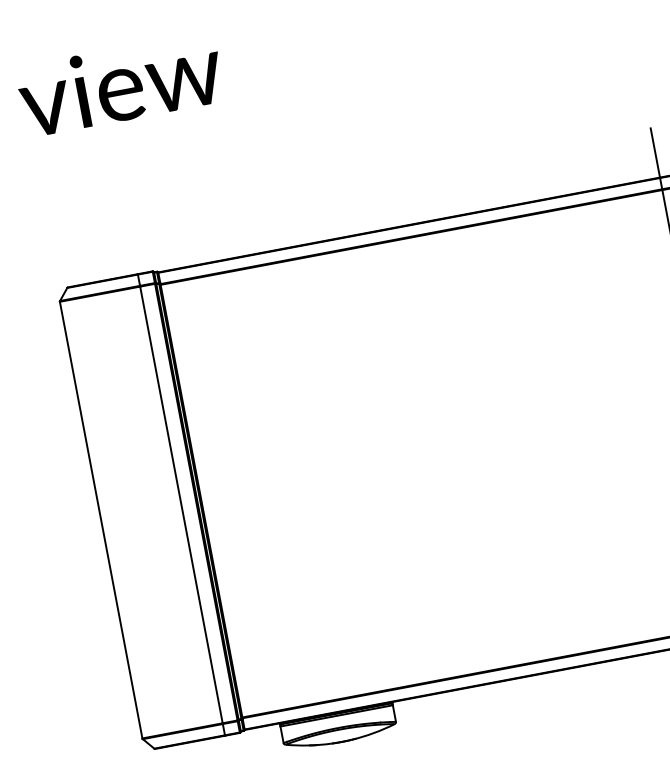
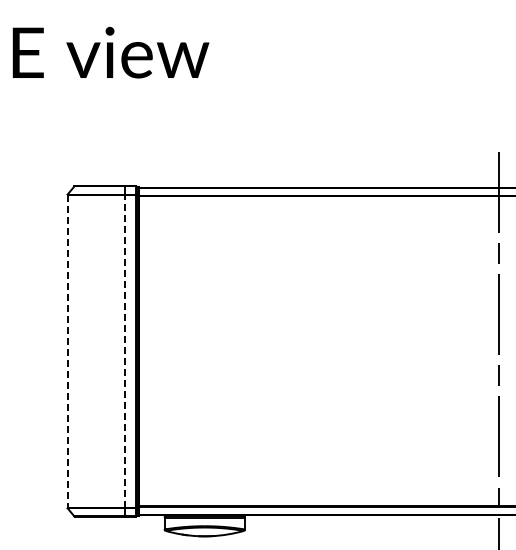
line: (181, 503) -> (125, 350), solid -> dashed
line: (101, 520) -> (67, 351), solid -> dashed

